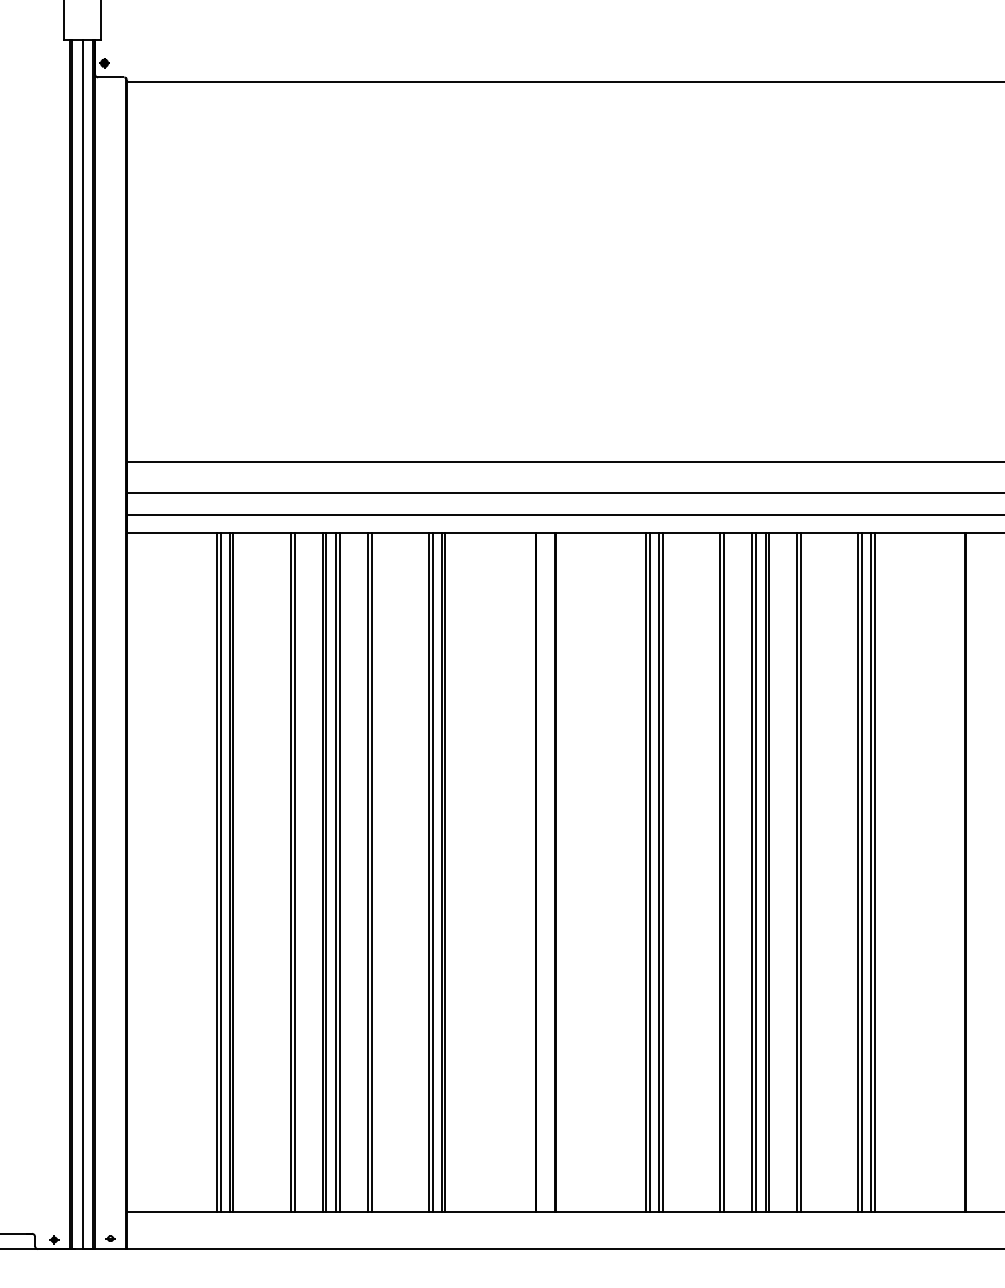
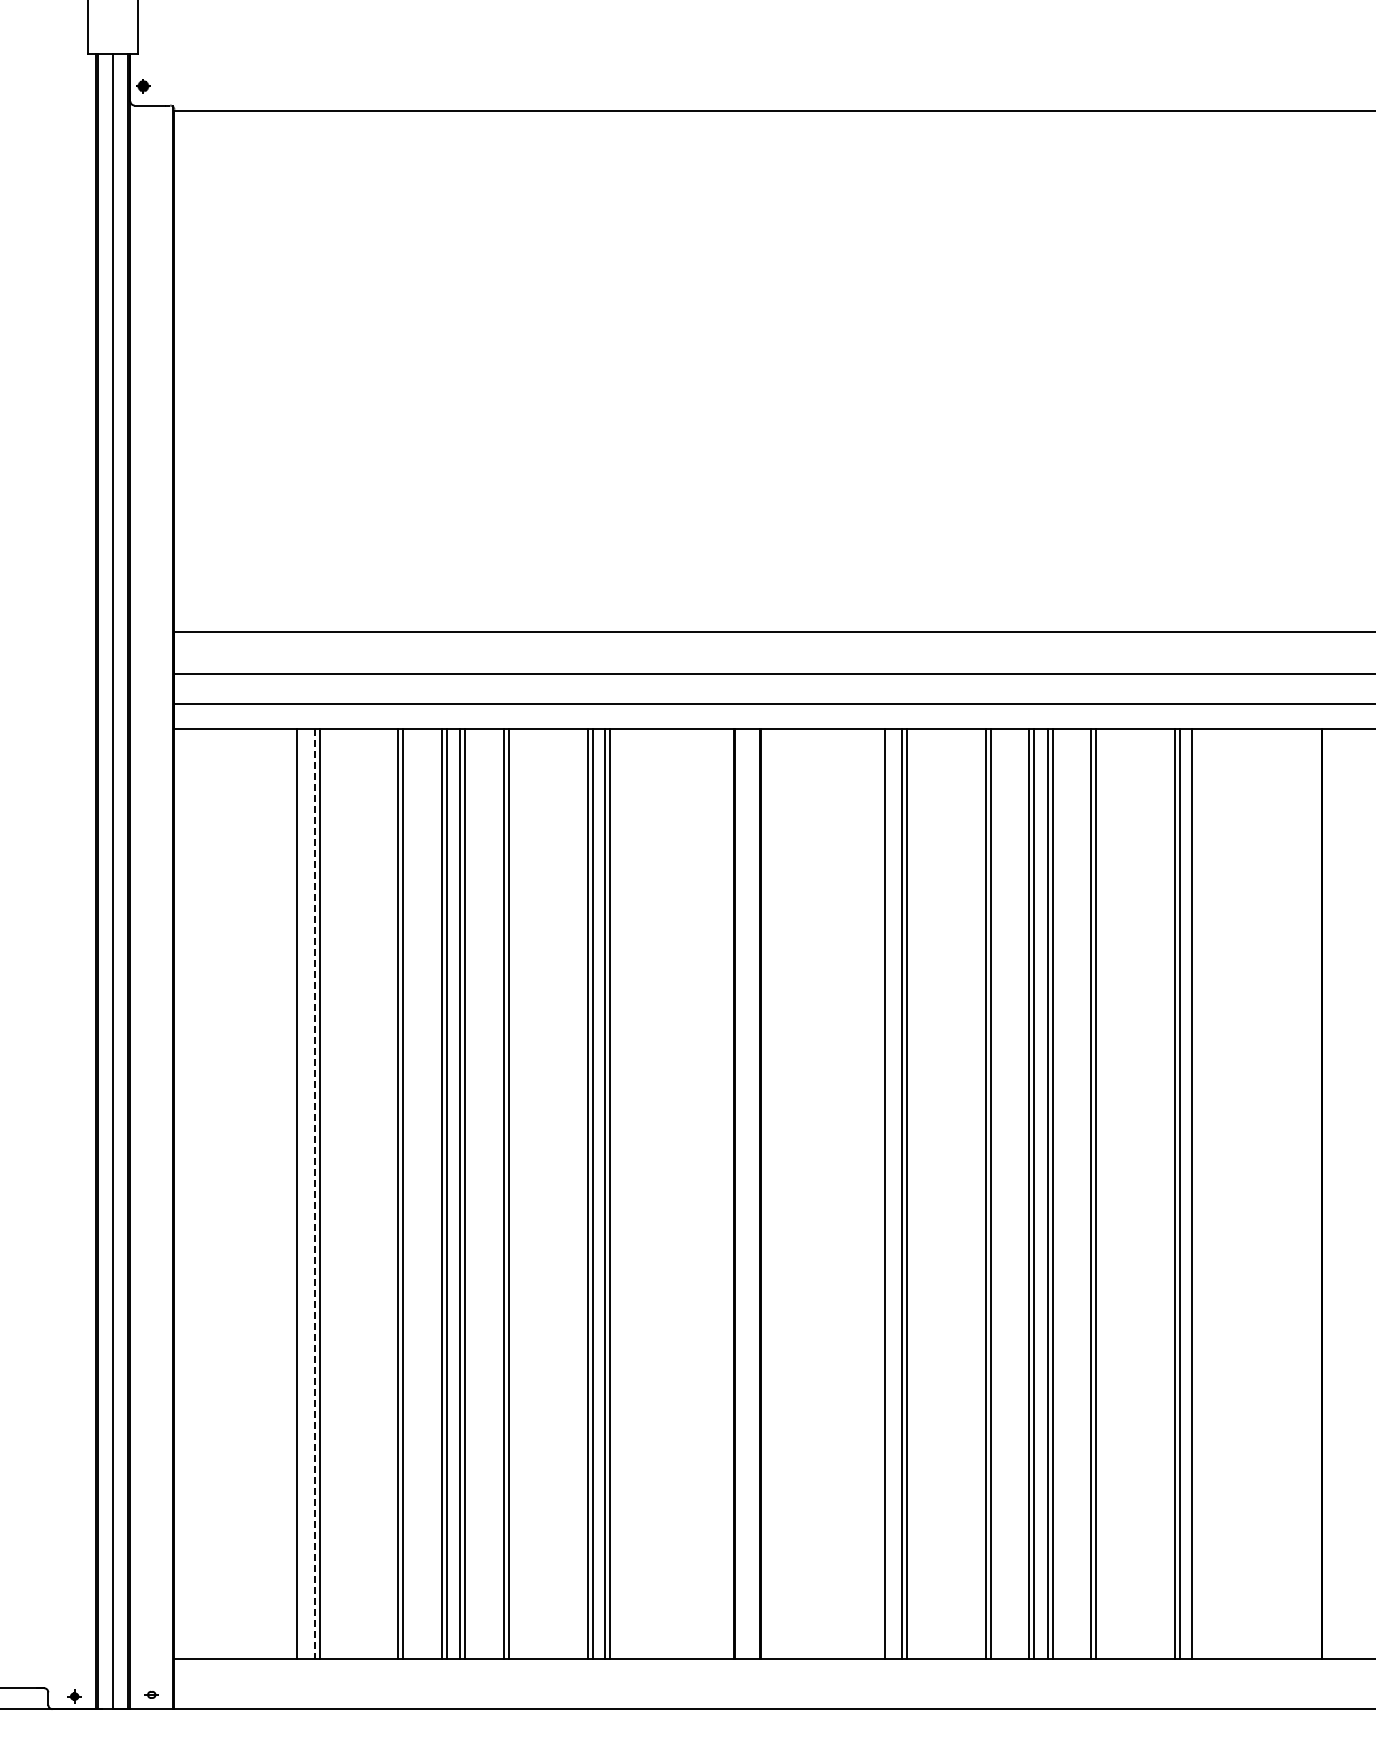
line: (220, 872) -> (302, 1193), removed
line: (649, 872) -> (889, 1193), removed
line: (874, 872) -> (1197, 1193), removed
line: (229, 873) -> (314, 1194), solid -> dashed

